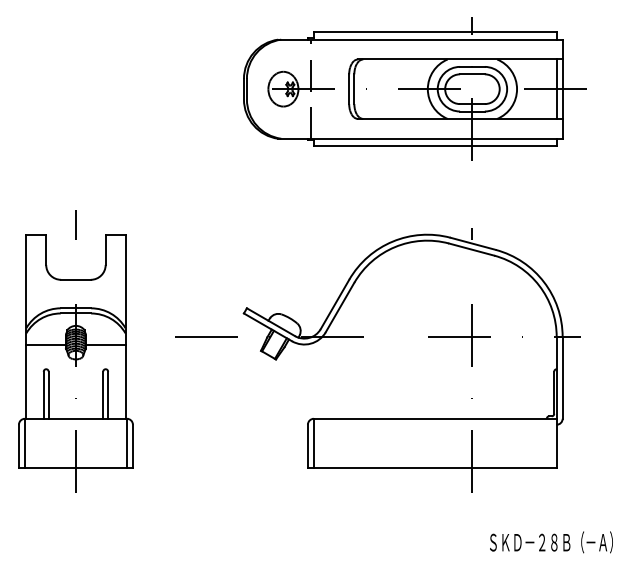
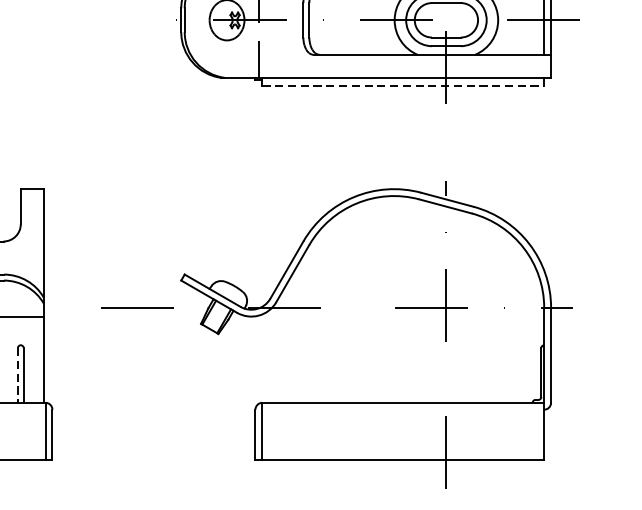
line: (435, 146) -> (403, 86), solid -> dashed
line: (103, 395) -> (18, 375), solid -> dashed

